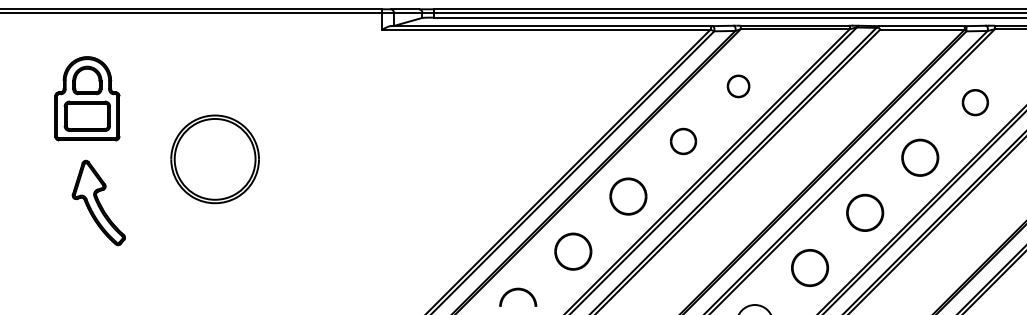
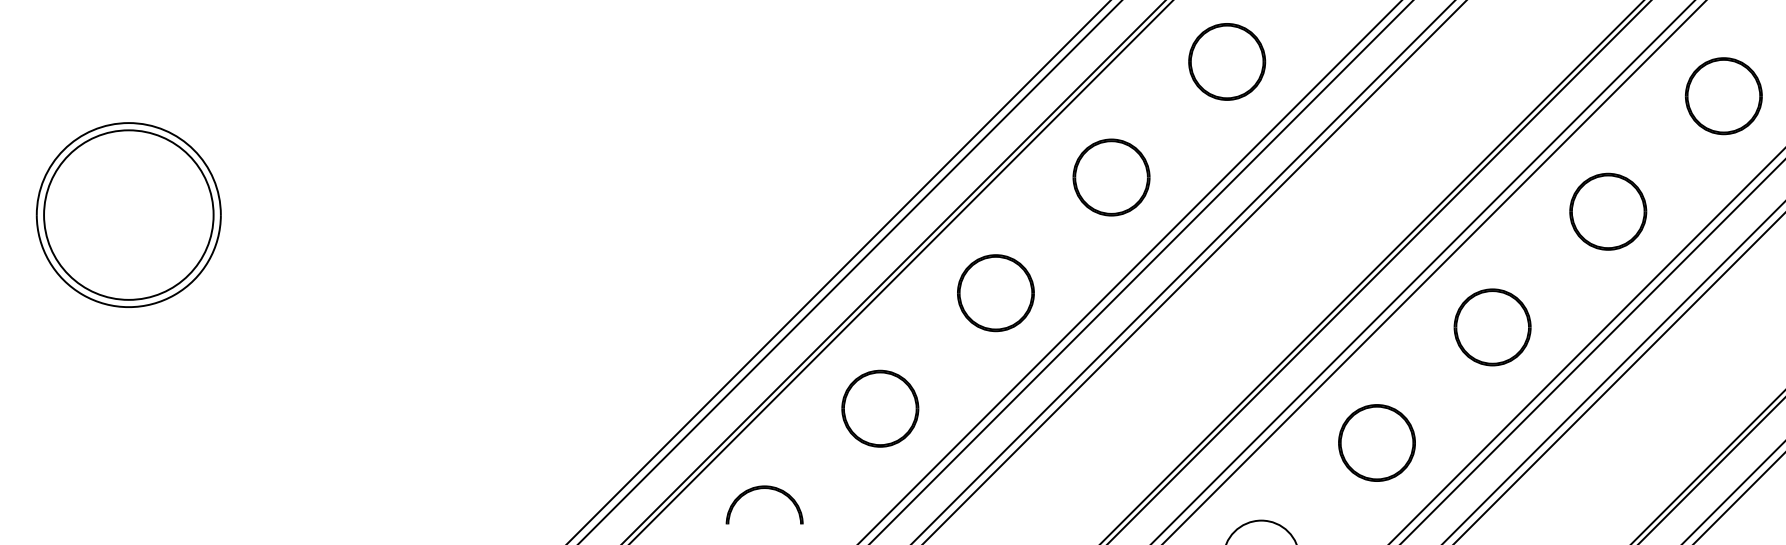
part: (738, 86) -> (1226, 62), size x1.67
part: (975, 102) -> (1724, 95), size x1.43
part: (683, 141) -> (1111, 177), size x1.43

